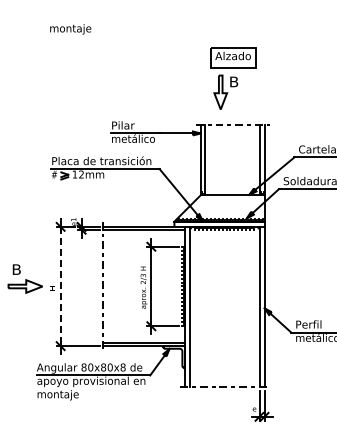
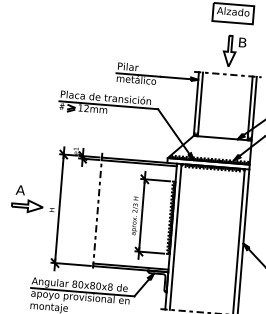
part: (225, 91) -> (234, 50), moved
text: (16, 269) -> (20, 190), B -> A
line: (60, 286) -> (59, 208), dashed -> solid

